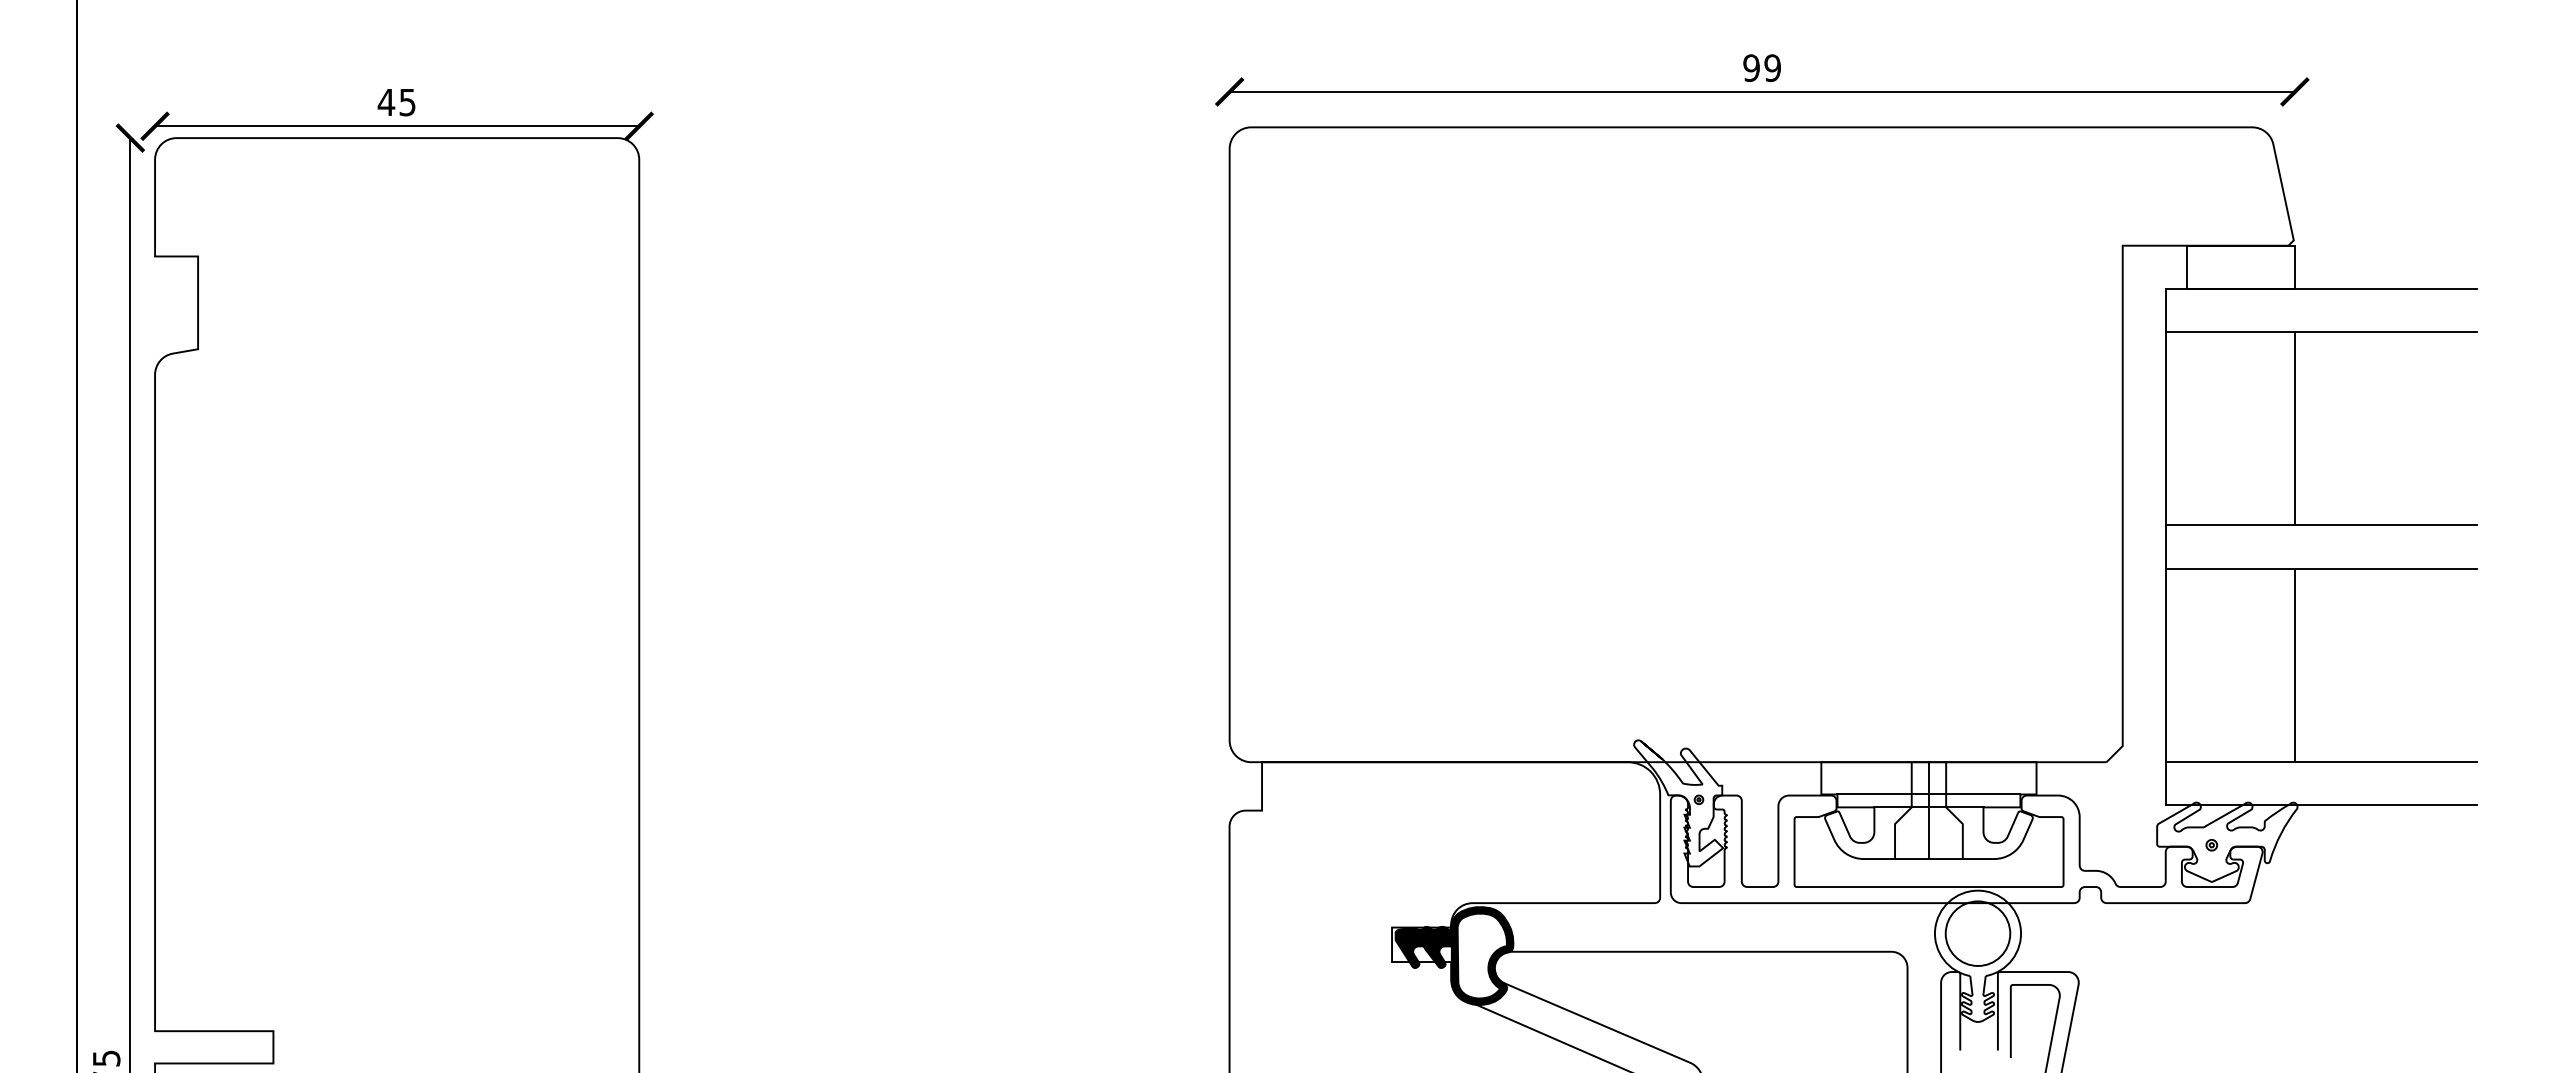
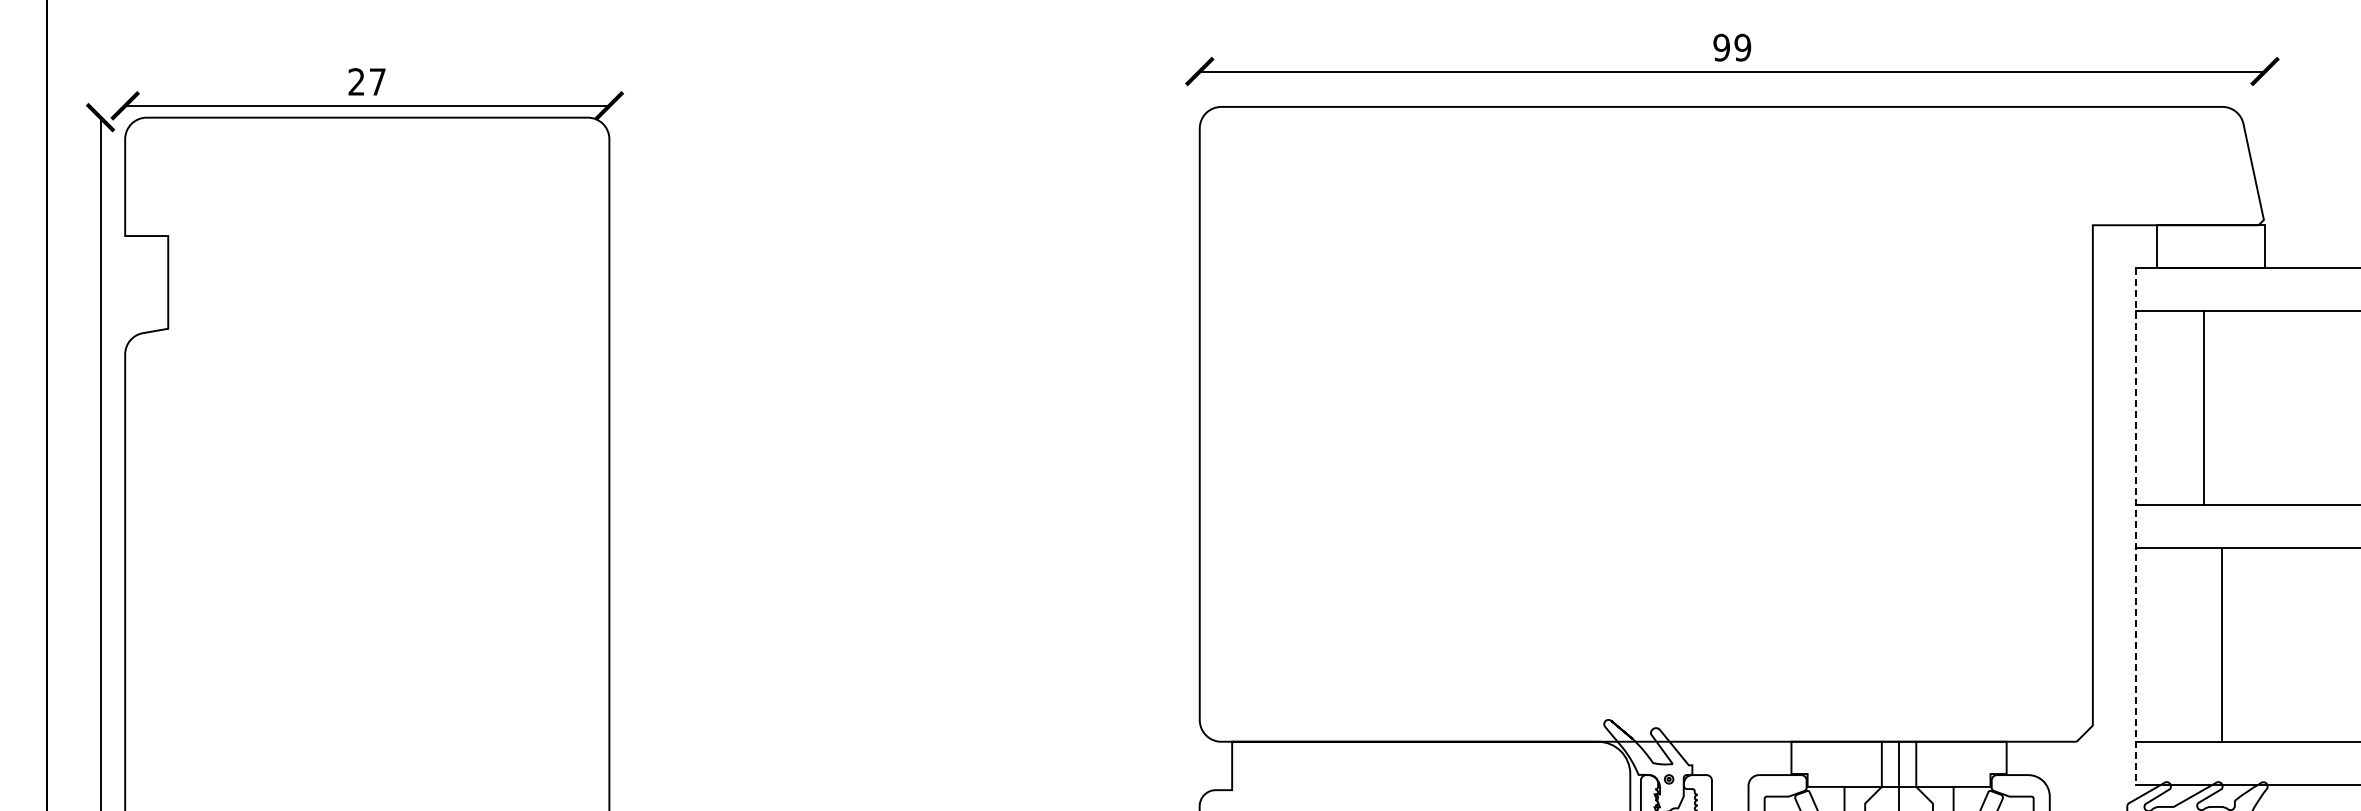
text: (396, 102) -> (366, 82), 45 -> 27
line: (2294, 428) -> (2203, 408), moved
line: (2165, 547) -> (2135, 527), solid -> dashed
line: (2294, 665) -> (2221, 645), moved
line: (1928, 794) -> (1898, 774), removed

